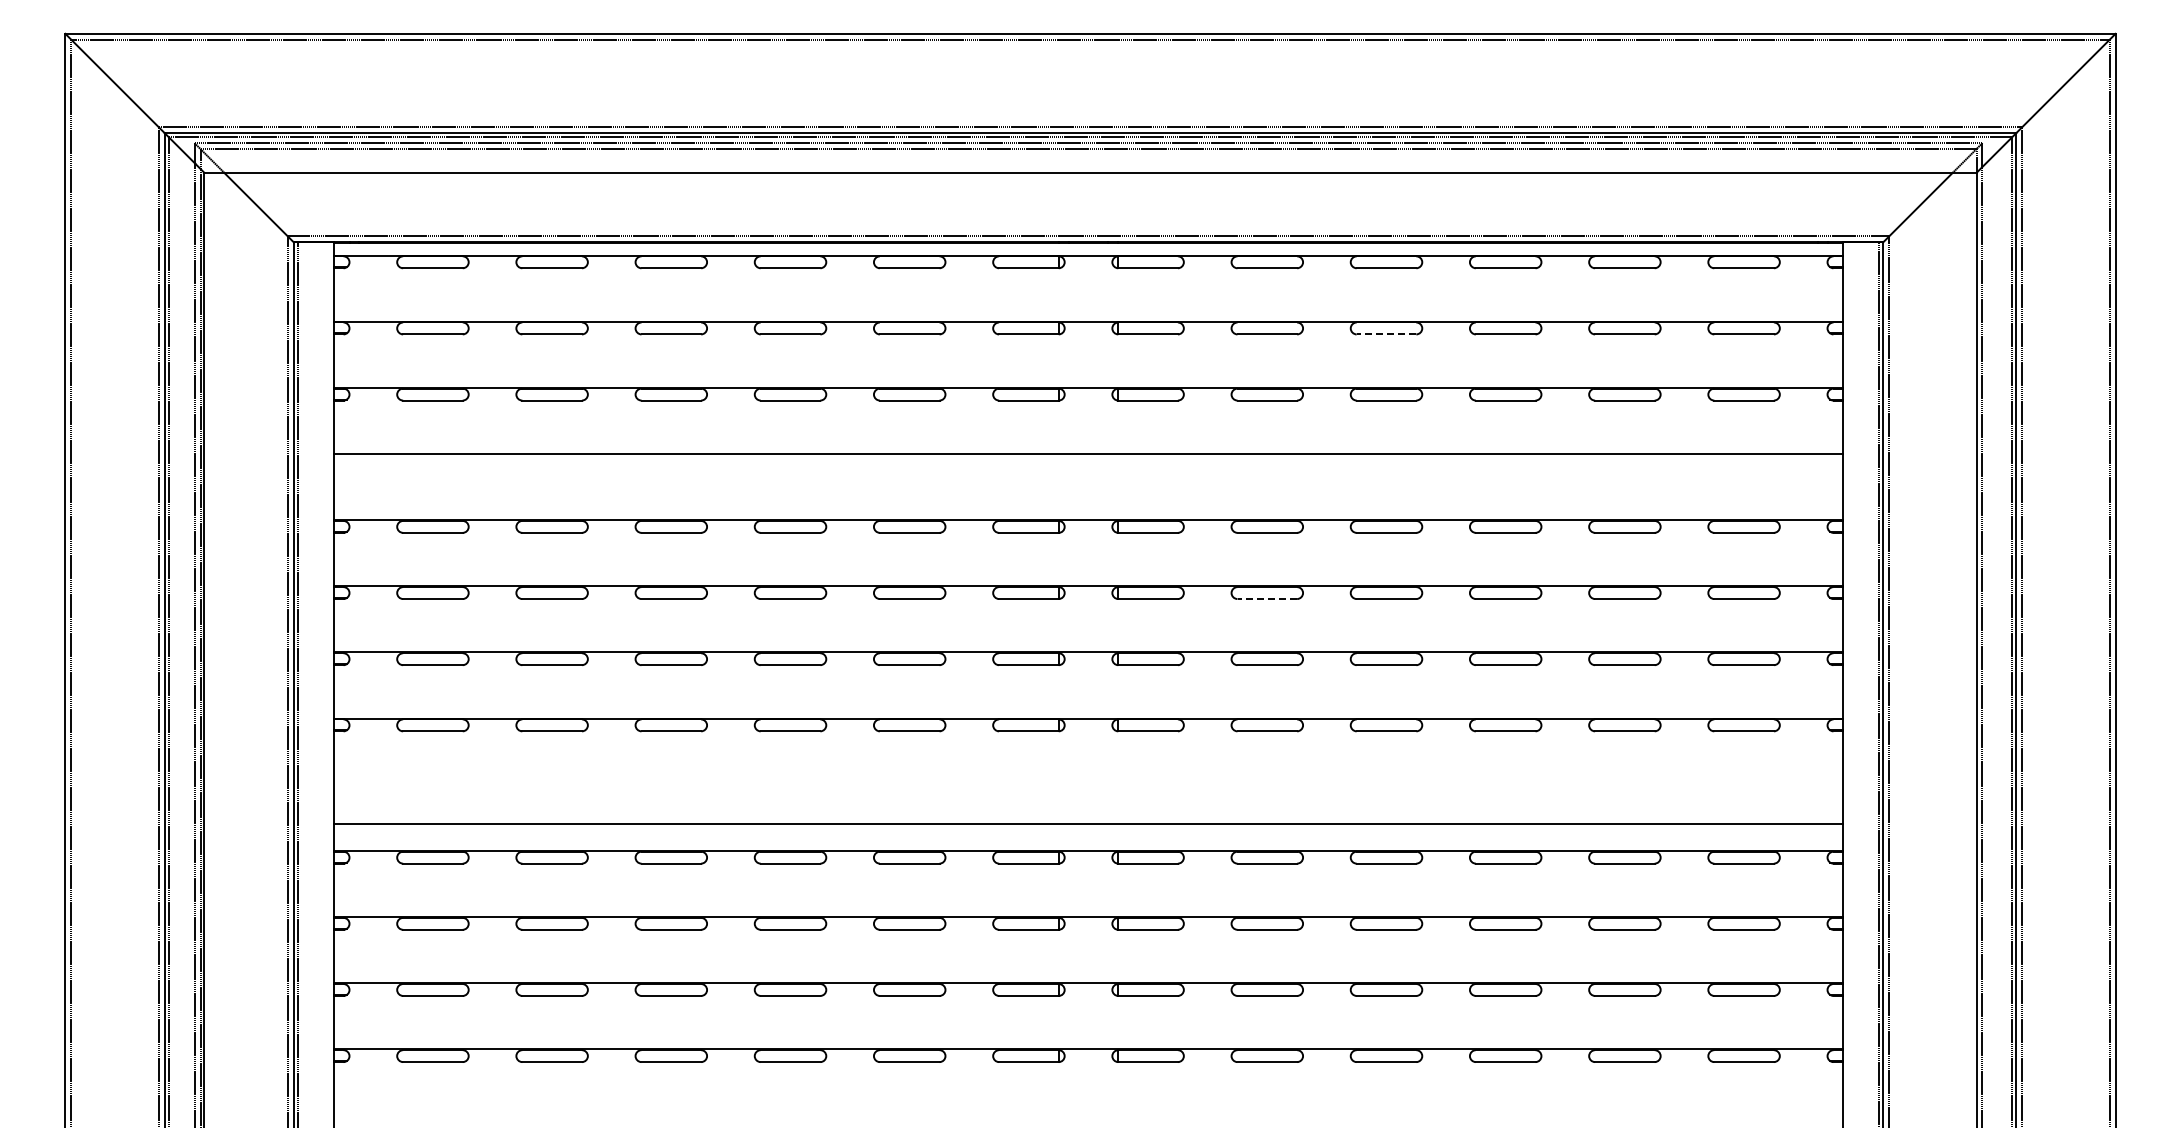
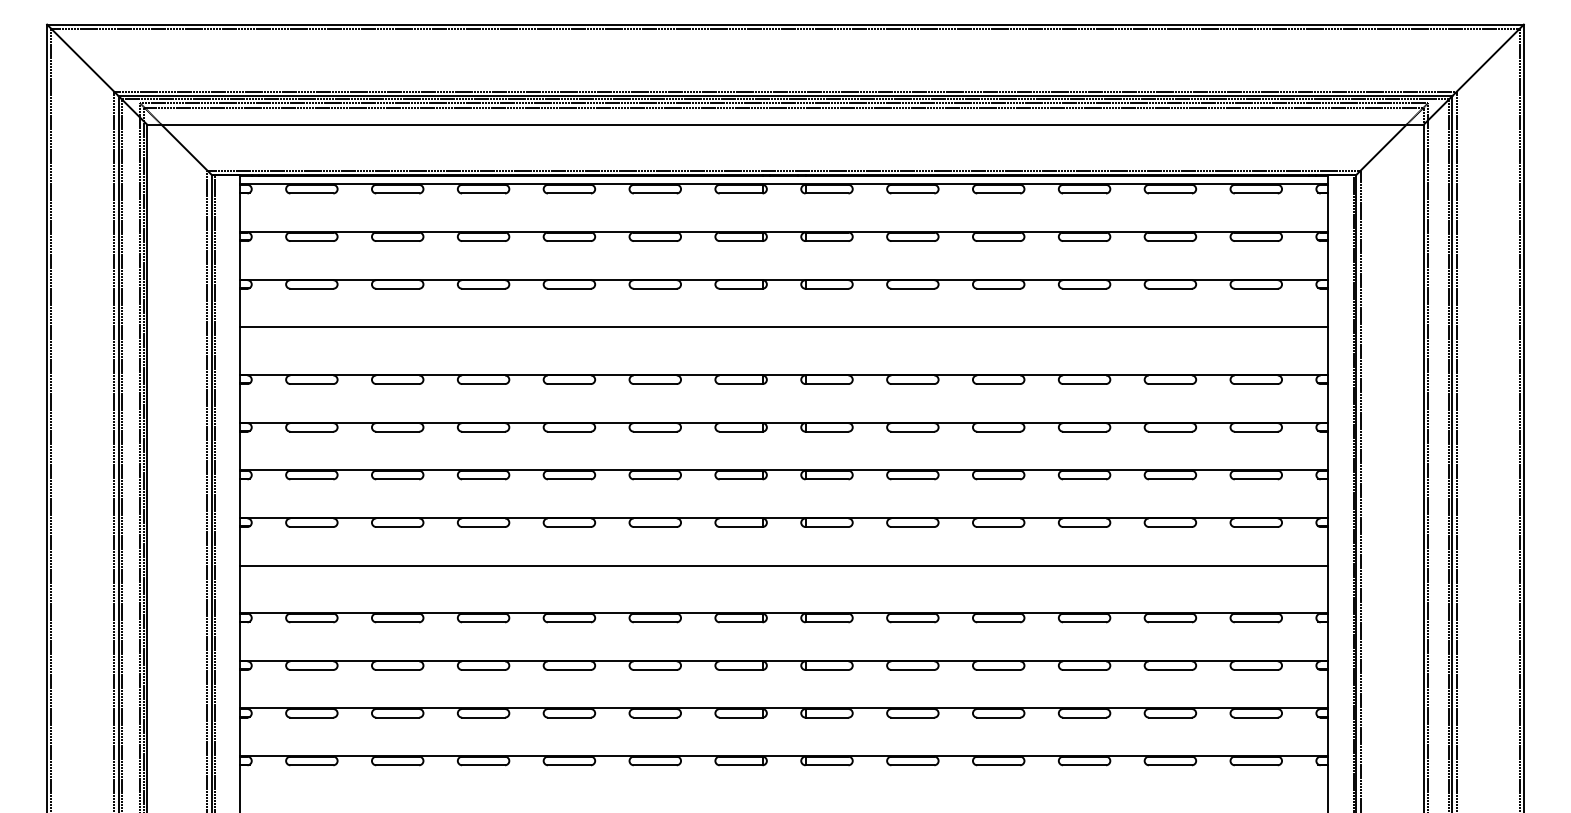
line: (1386, 334) -> (998, 241), dashed -> solid
line: (1267, 599) -> (912, 432), dashed -> solid
line: (1088, 823) -> (784, 565), moved

